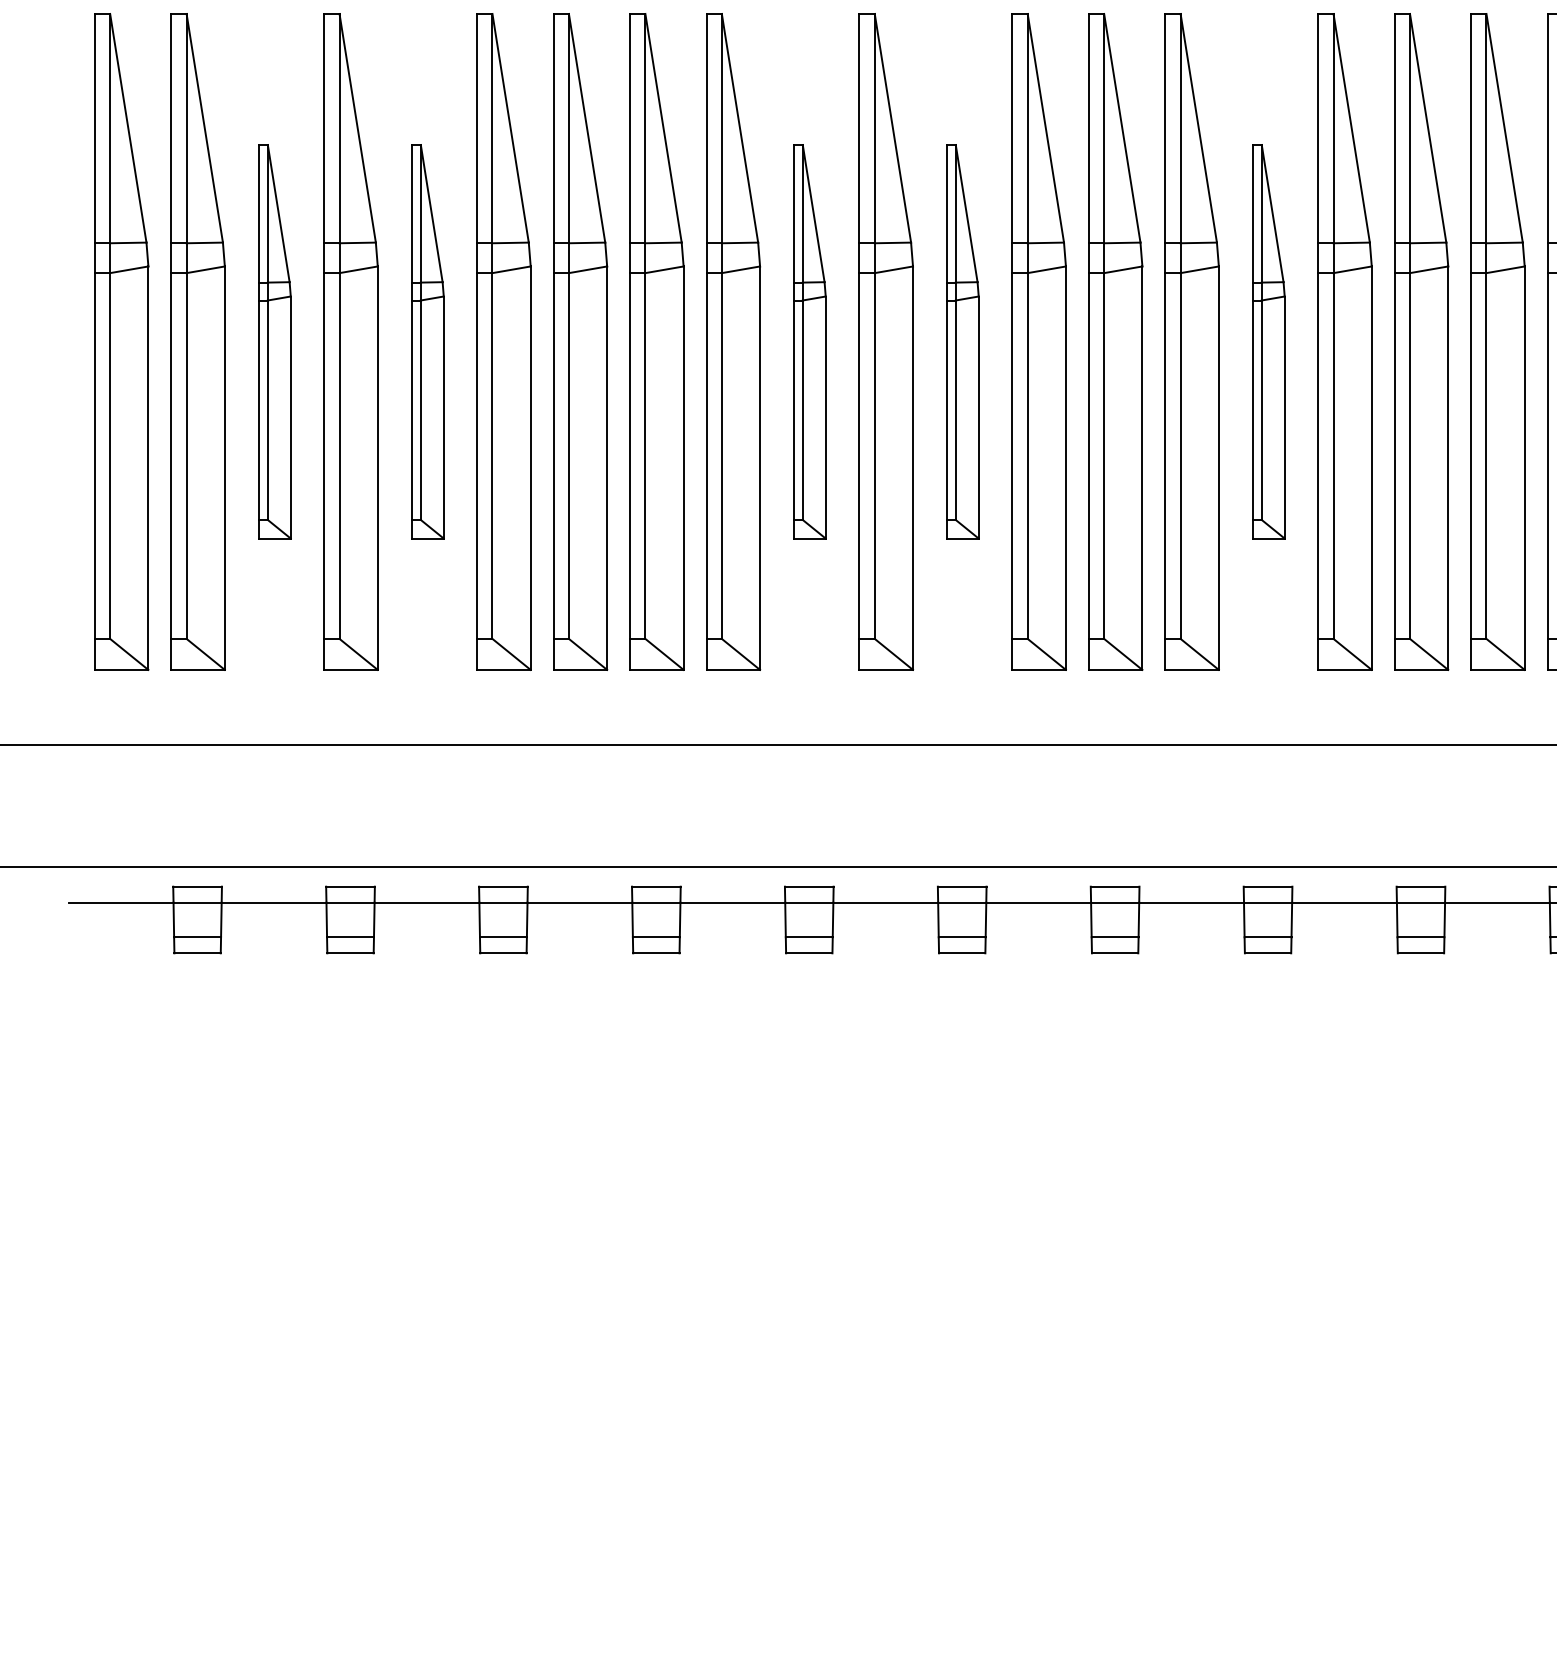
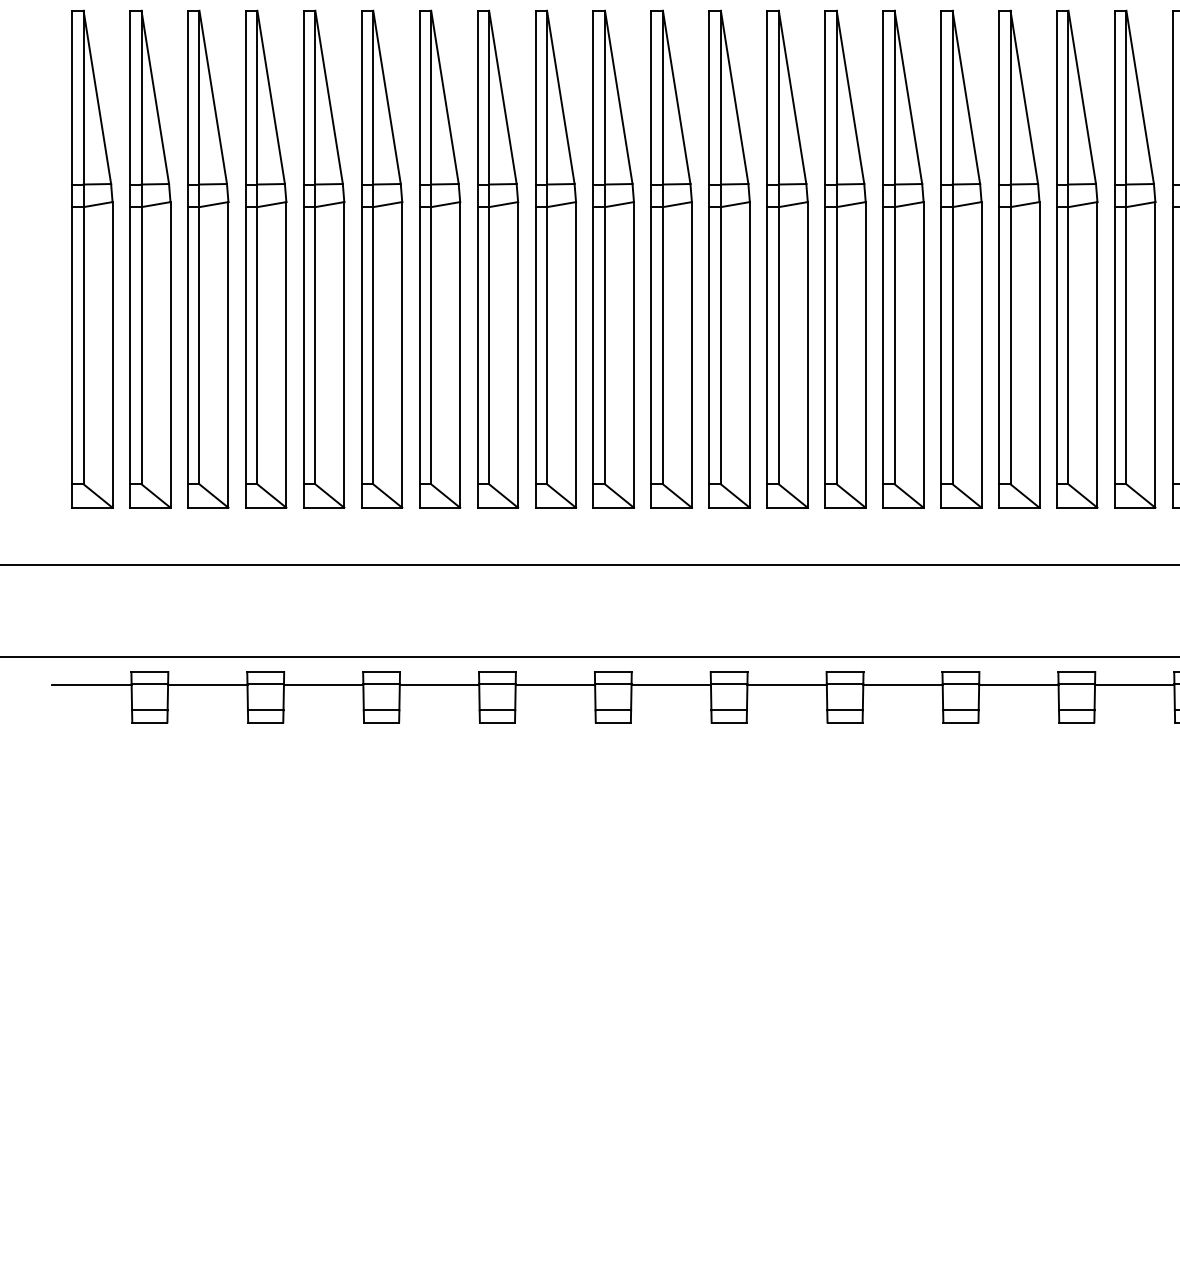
part: (274, 340) -> (208, 258), size x1.67
part: (428, 340) -> (324, 258), size x1.67
part: (809, 340) -> (613, 258), size x1.67
part: (962, 340) -> (729, 258), size x1.67
part: (1268, 340) -> (961, 258), size x1.67

